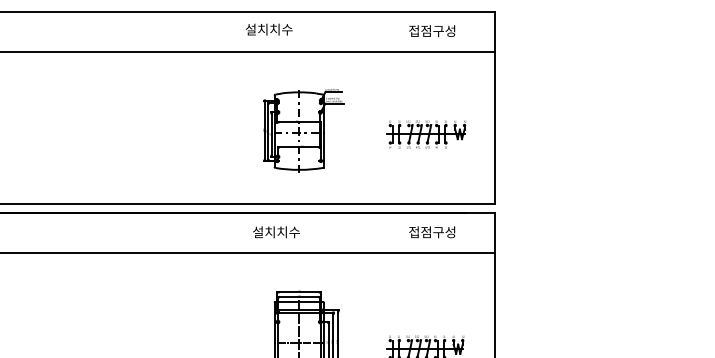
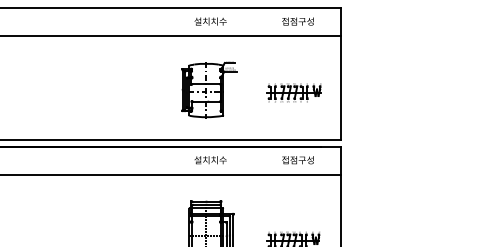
text: (268, 29) -> (210, 21), moved
text: (276, 232) -> (210, 160), moved

